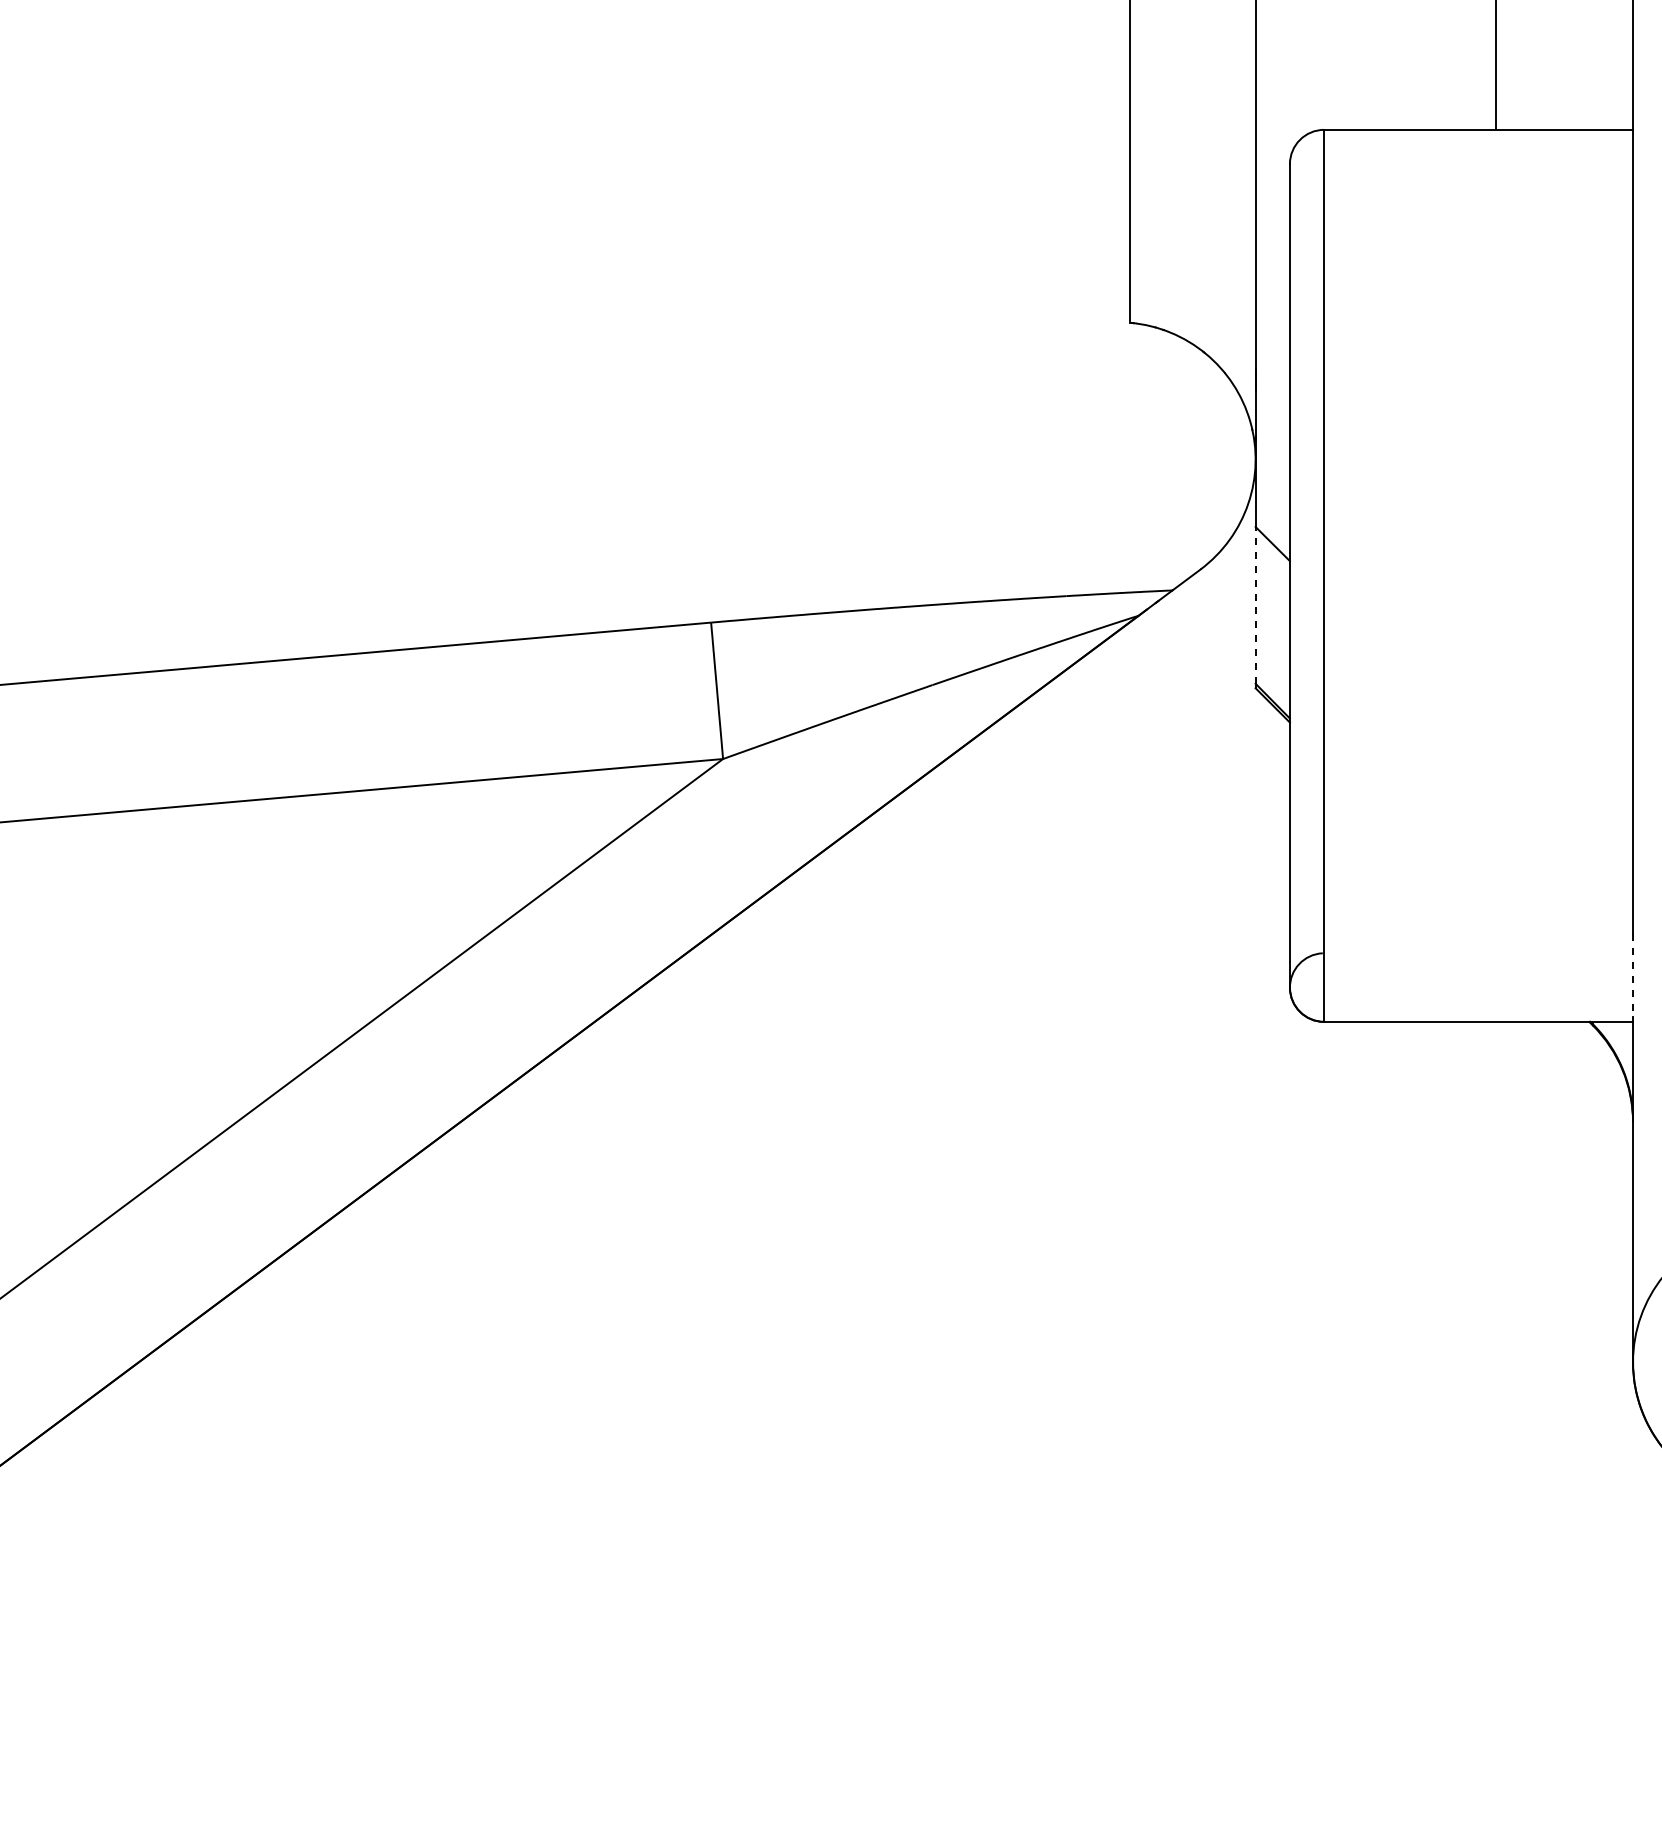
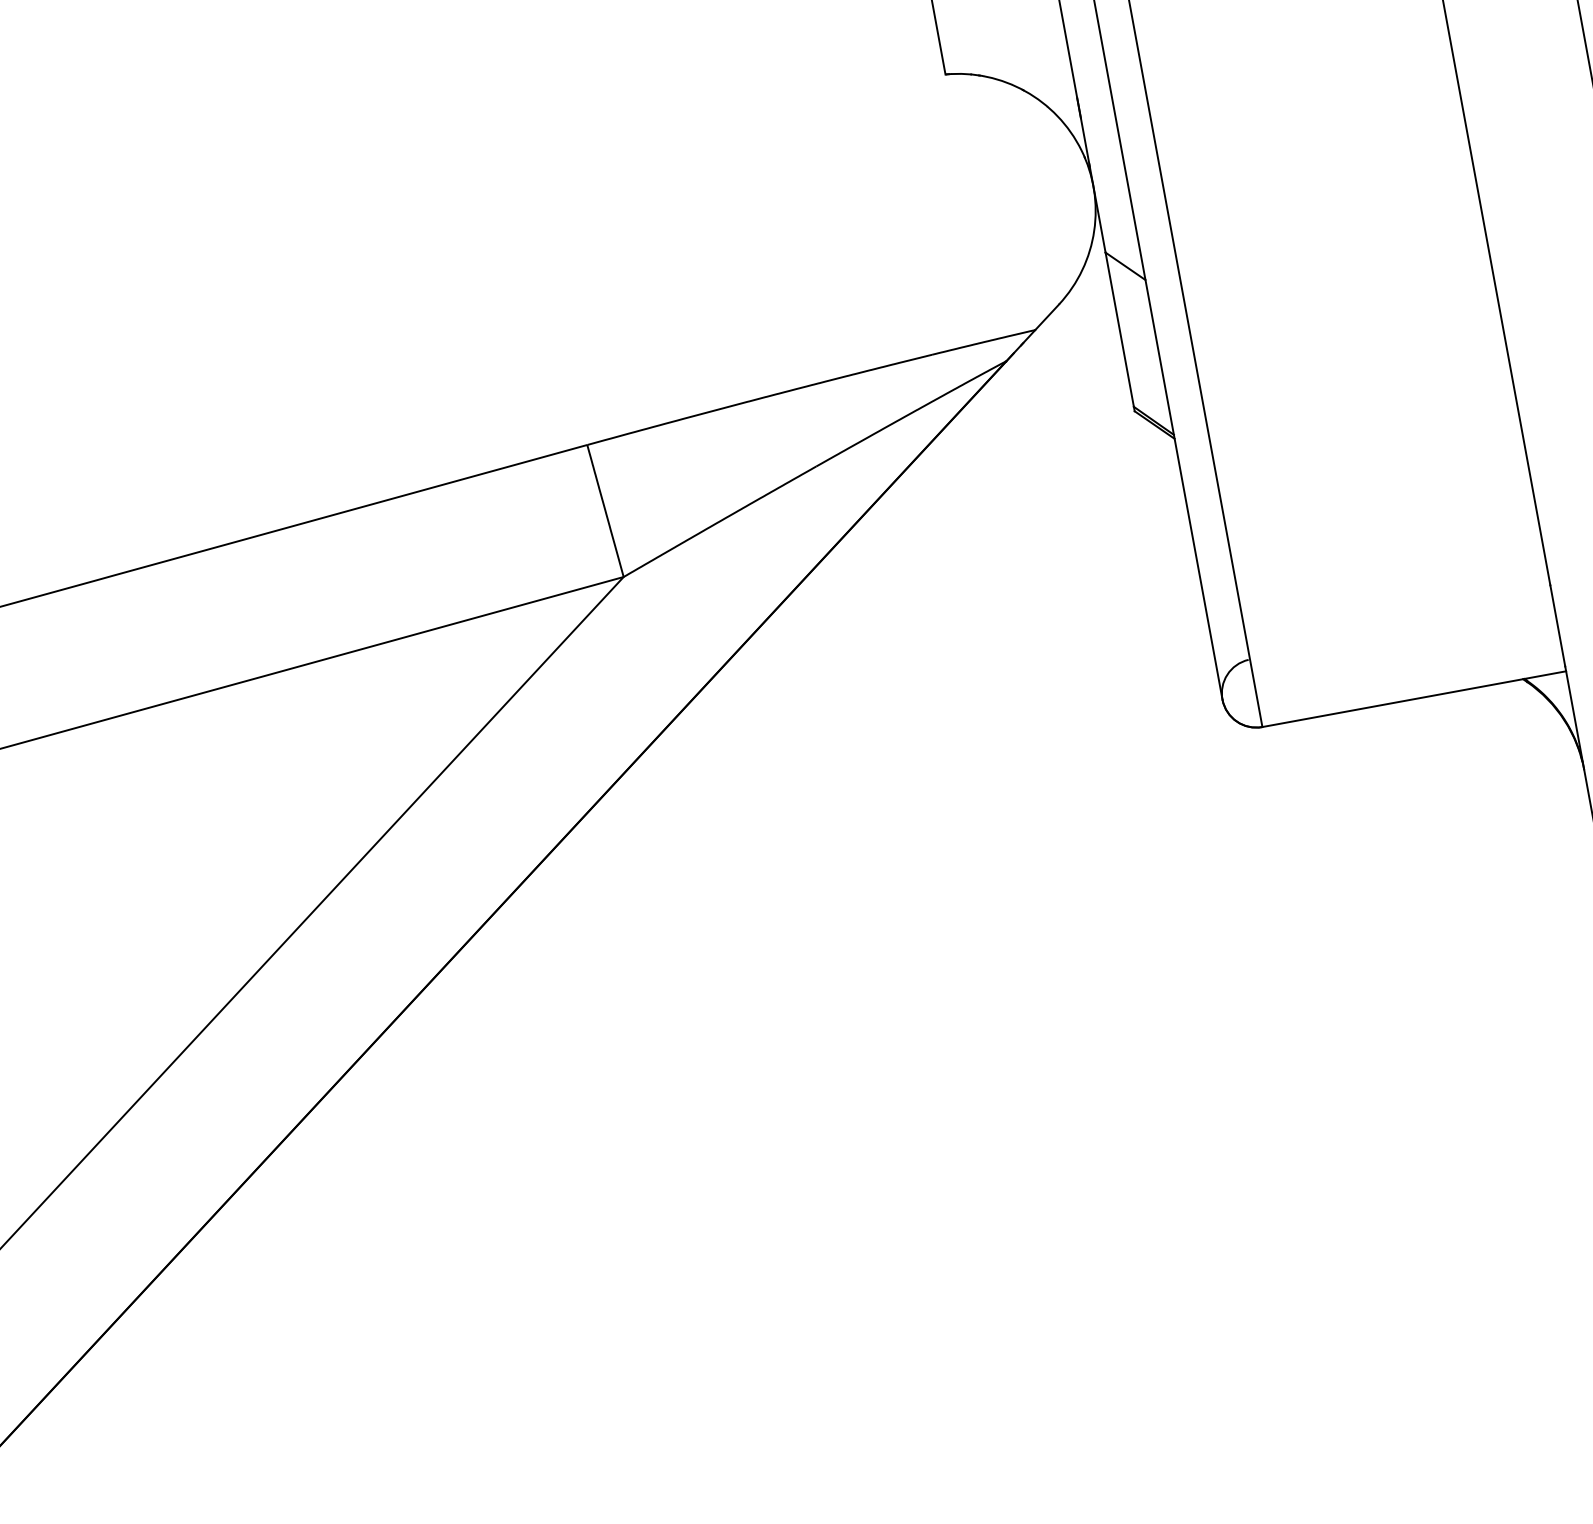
line: (1255, 604) -> (1119, 328), dashed -> solid
line: (1633, 976) -> (1558, 626), dashed -> solid

